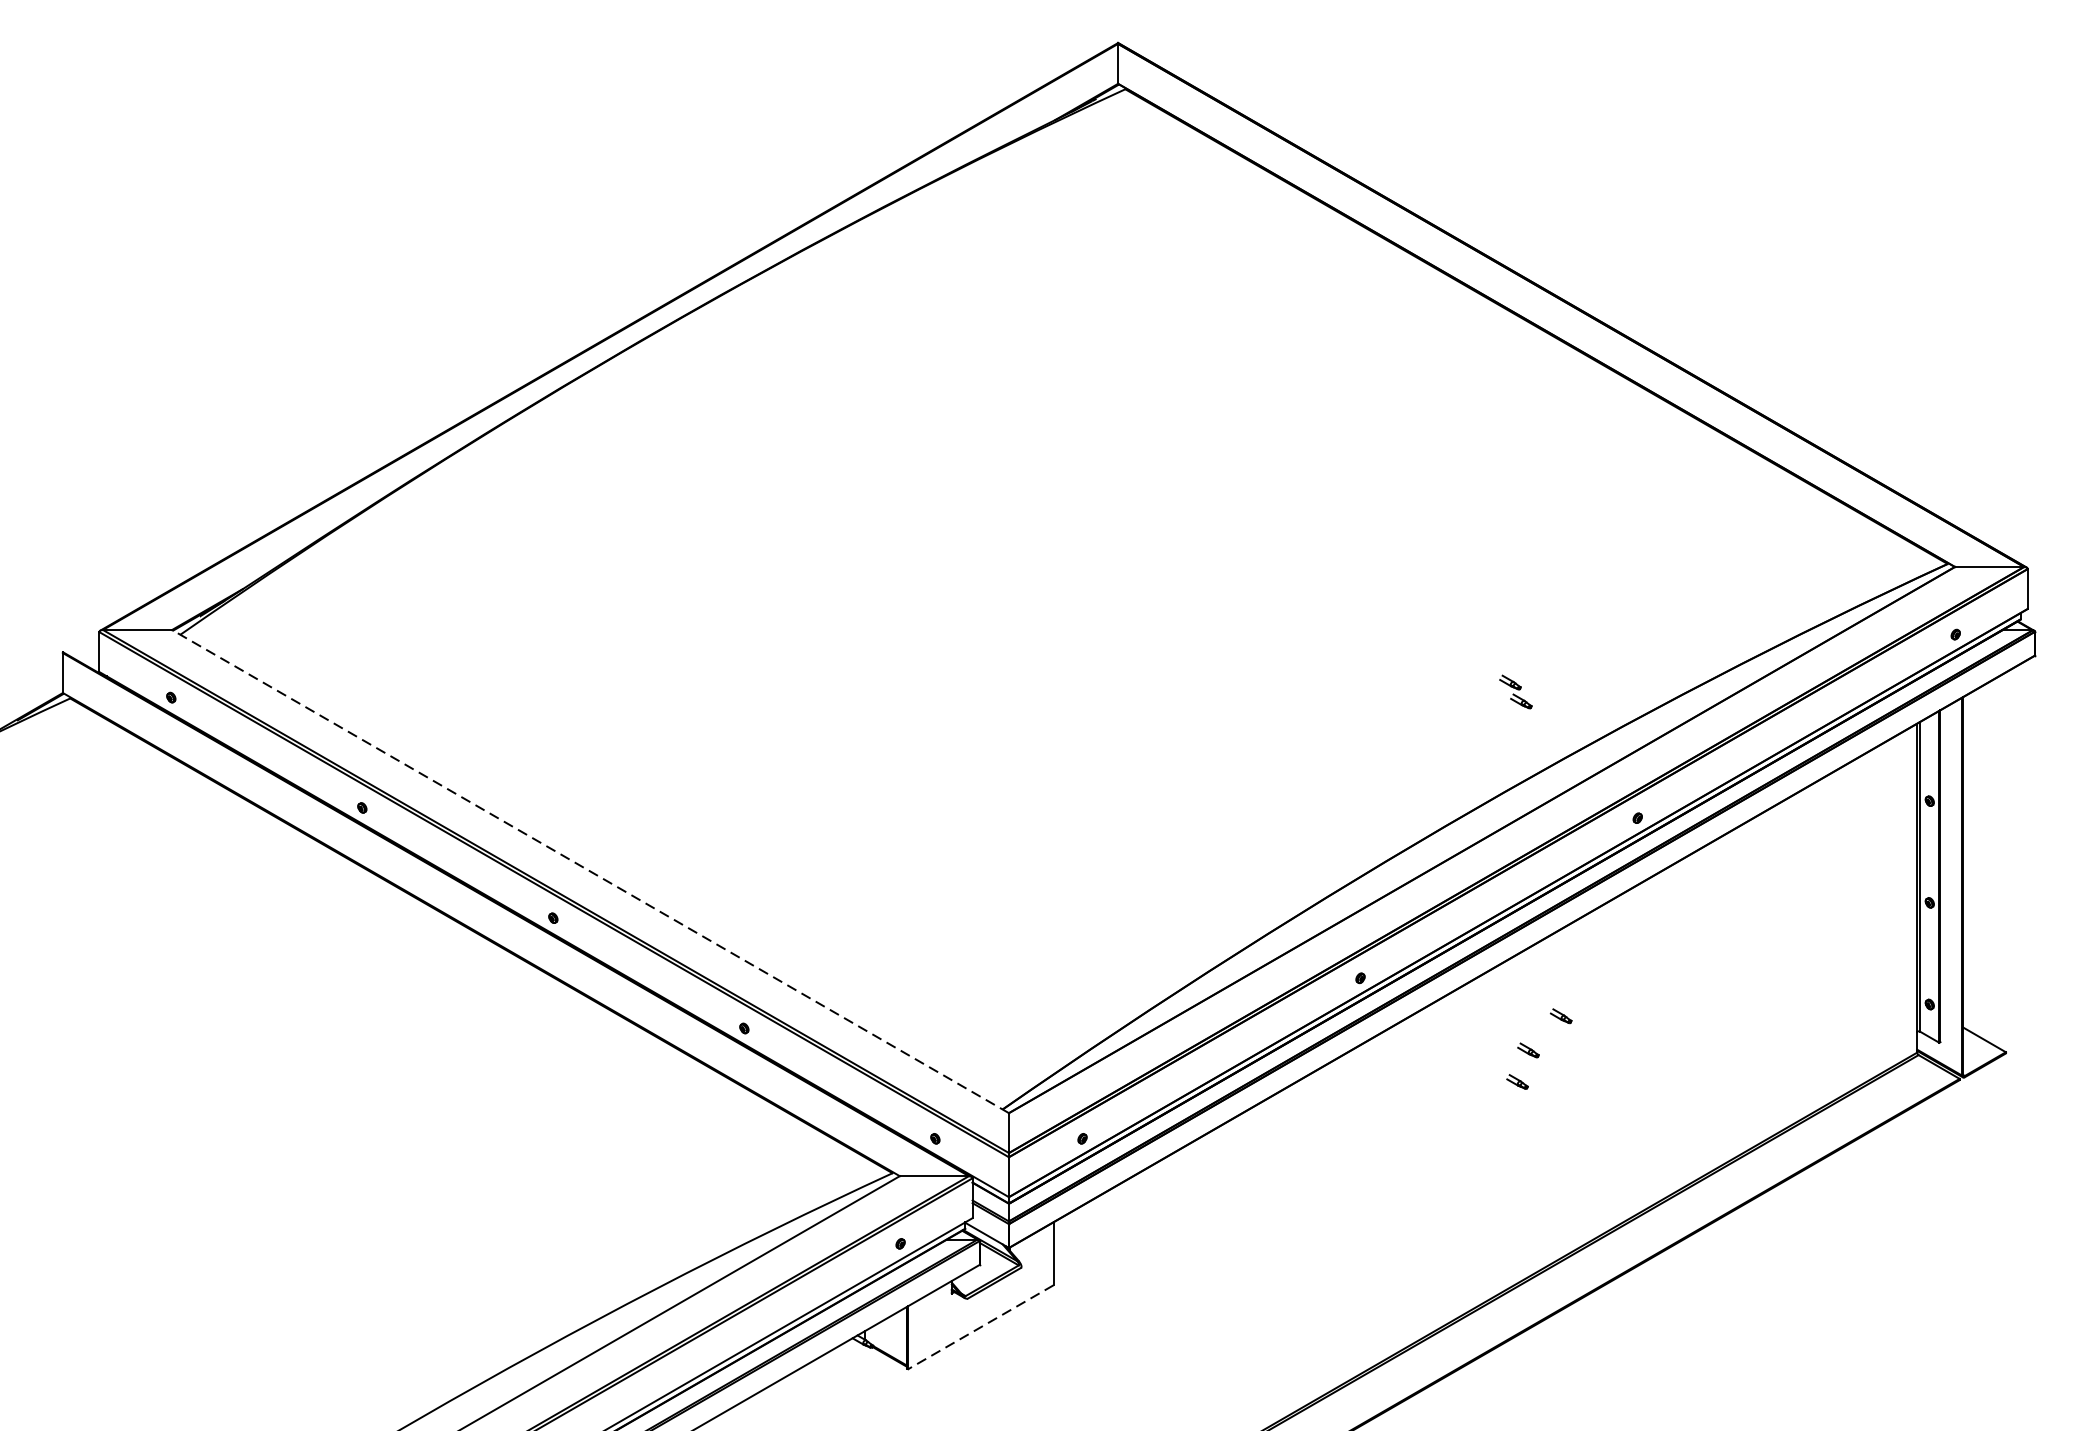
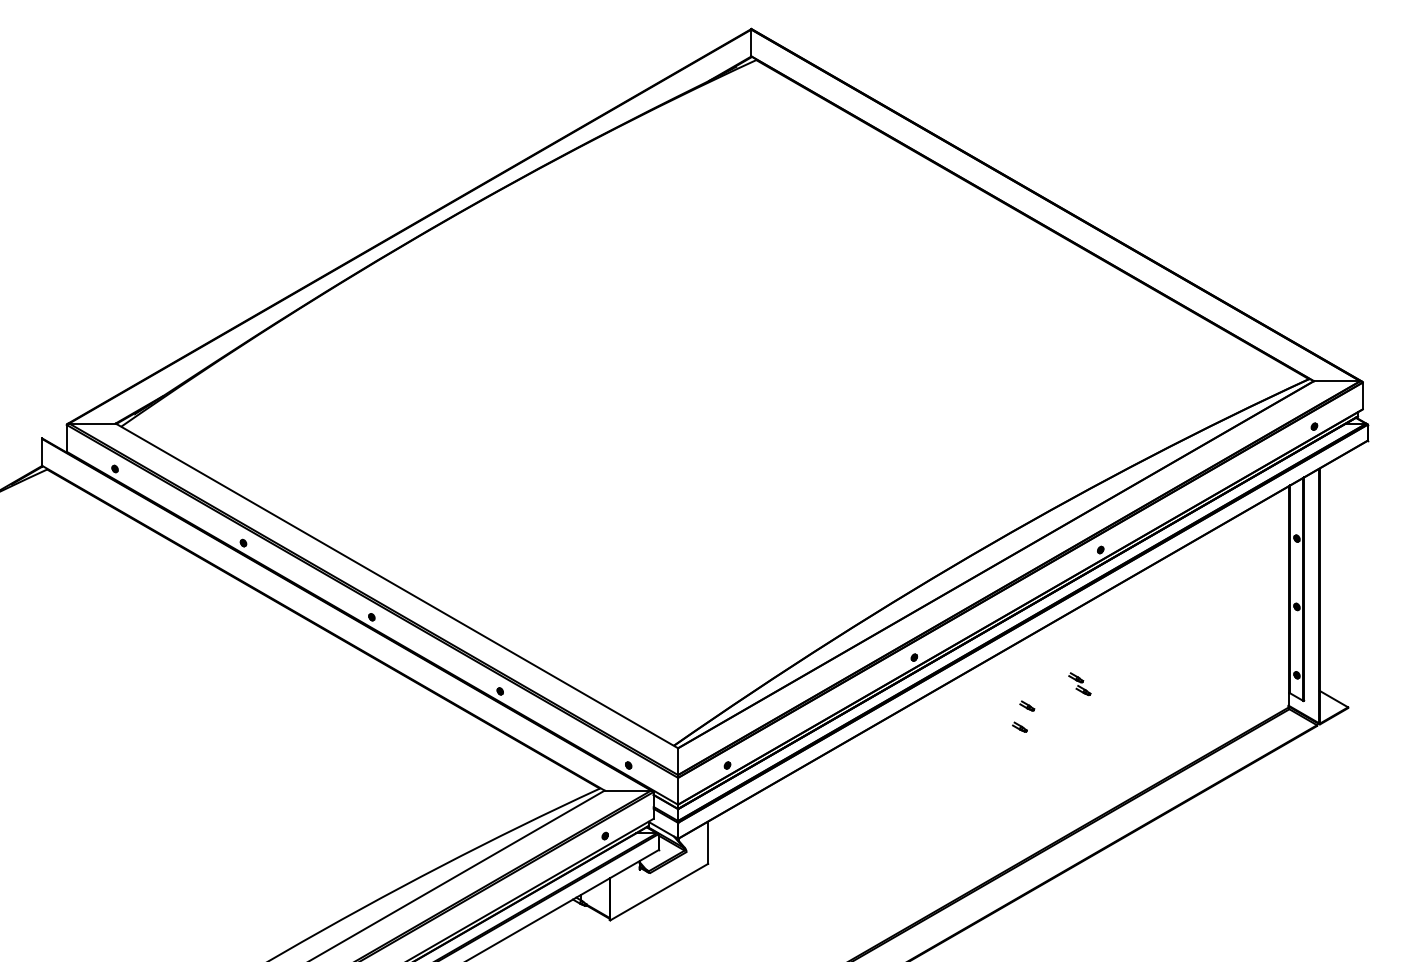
part: (1515, 692) -> (1079, 684), moved
line: (589, 870) -> (396, 585), dashed -> solid
part: (1561, 1015) -> (1049, 682), removed
line: (979, 1327) -> (658, 892), dashed -> solid

